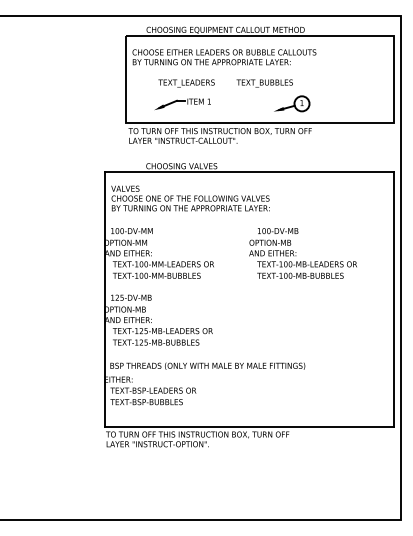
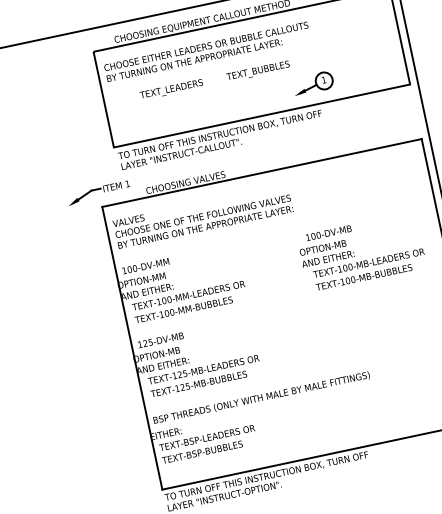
part: (182, 103) -> (98, 192), moved
part: (292, 103) -> (313, 82), moved
text: (302, 253) -> (361, 252), moved

